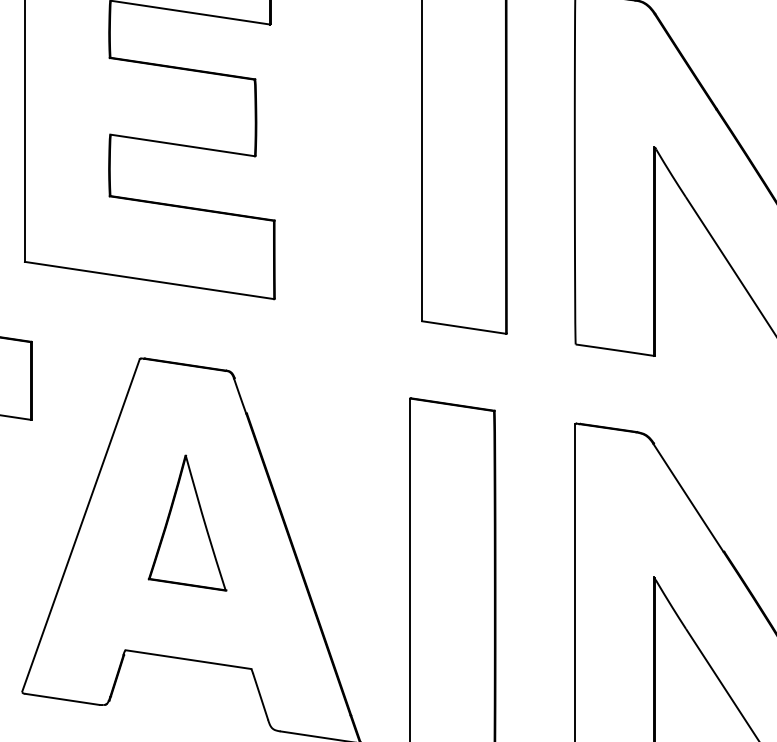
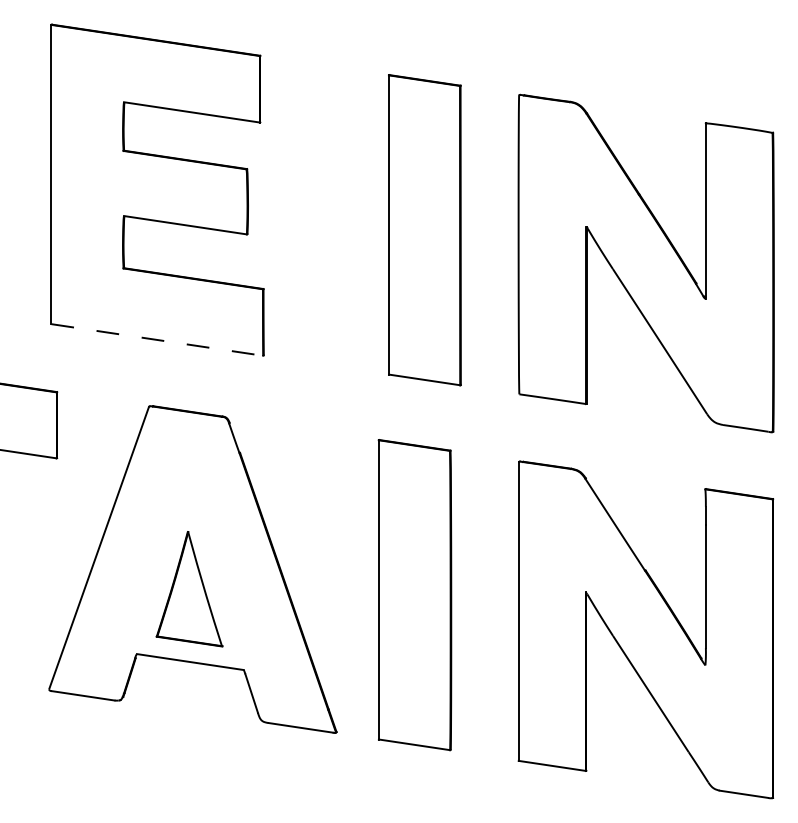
line: (149, 281) -> (157, 340), solid -> dashed
part: (187, 523) -> (189, 589), moved

